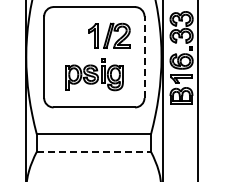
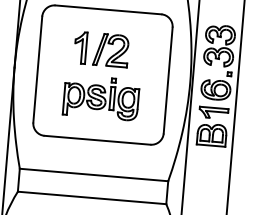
part: (109, 35) -> (101, 49), moved
line: (144, 57) -> (168, 80), dashed -> solid
line: (94, 151) -> (92, 197), dashed -> solid

